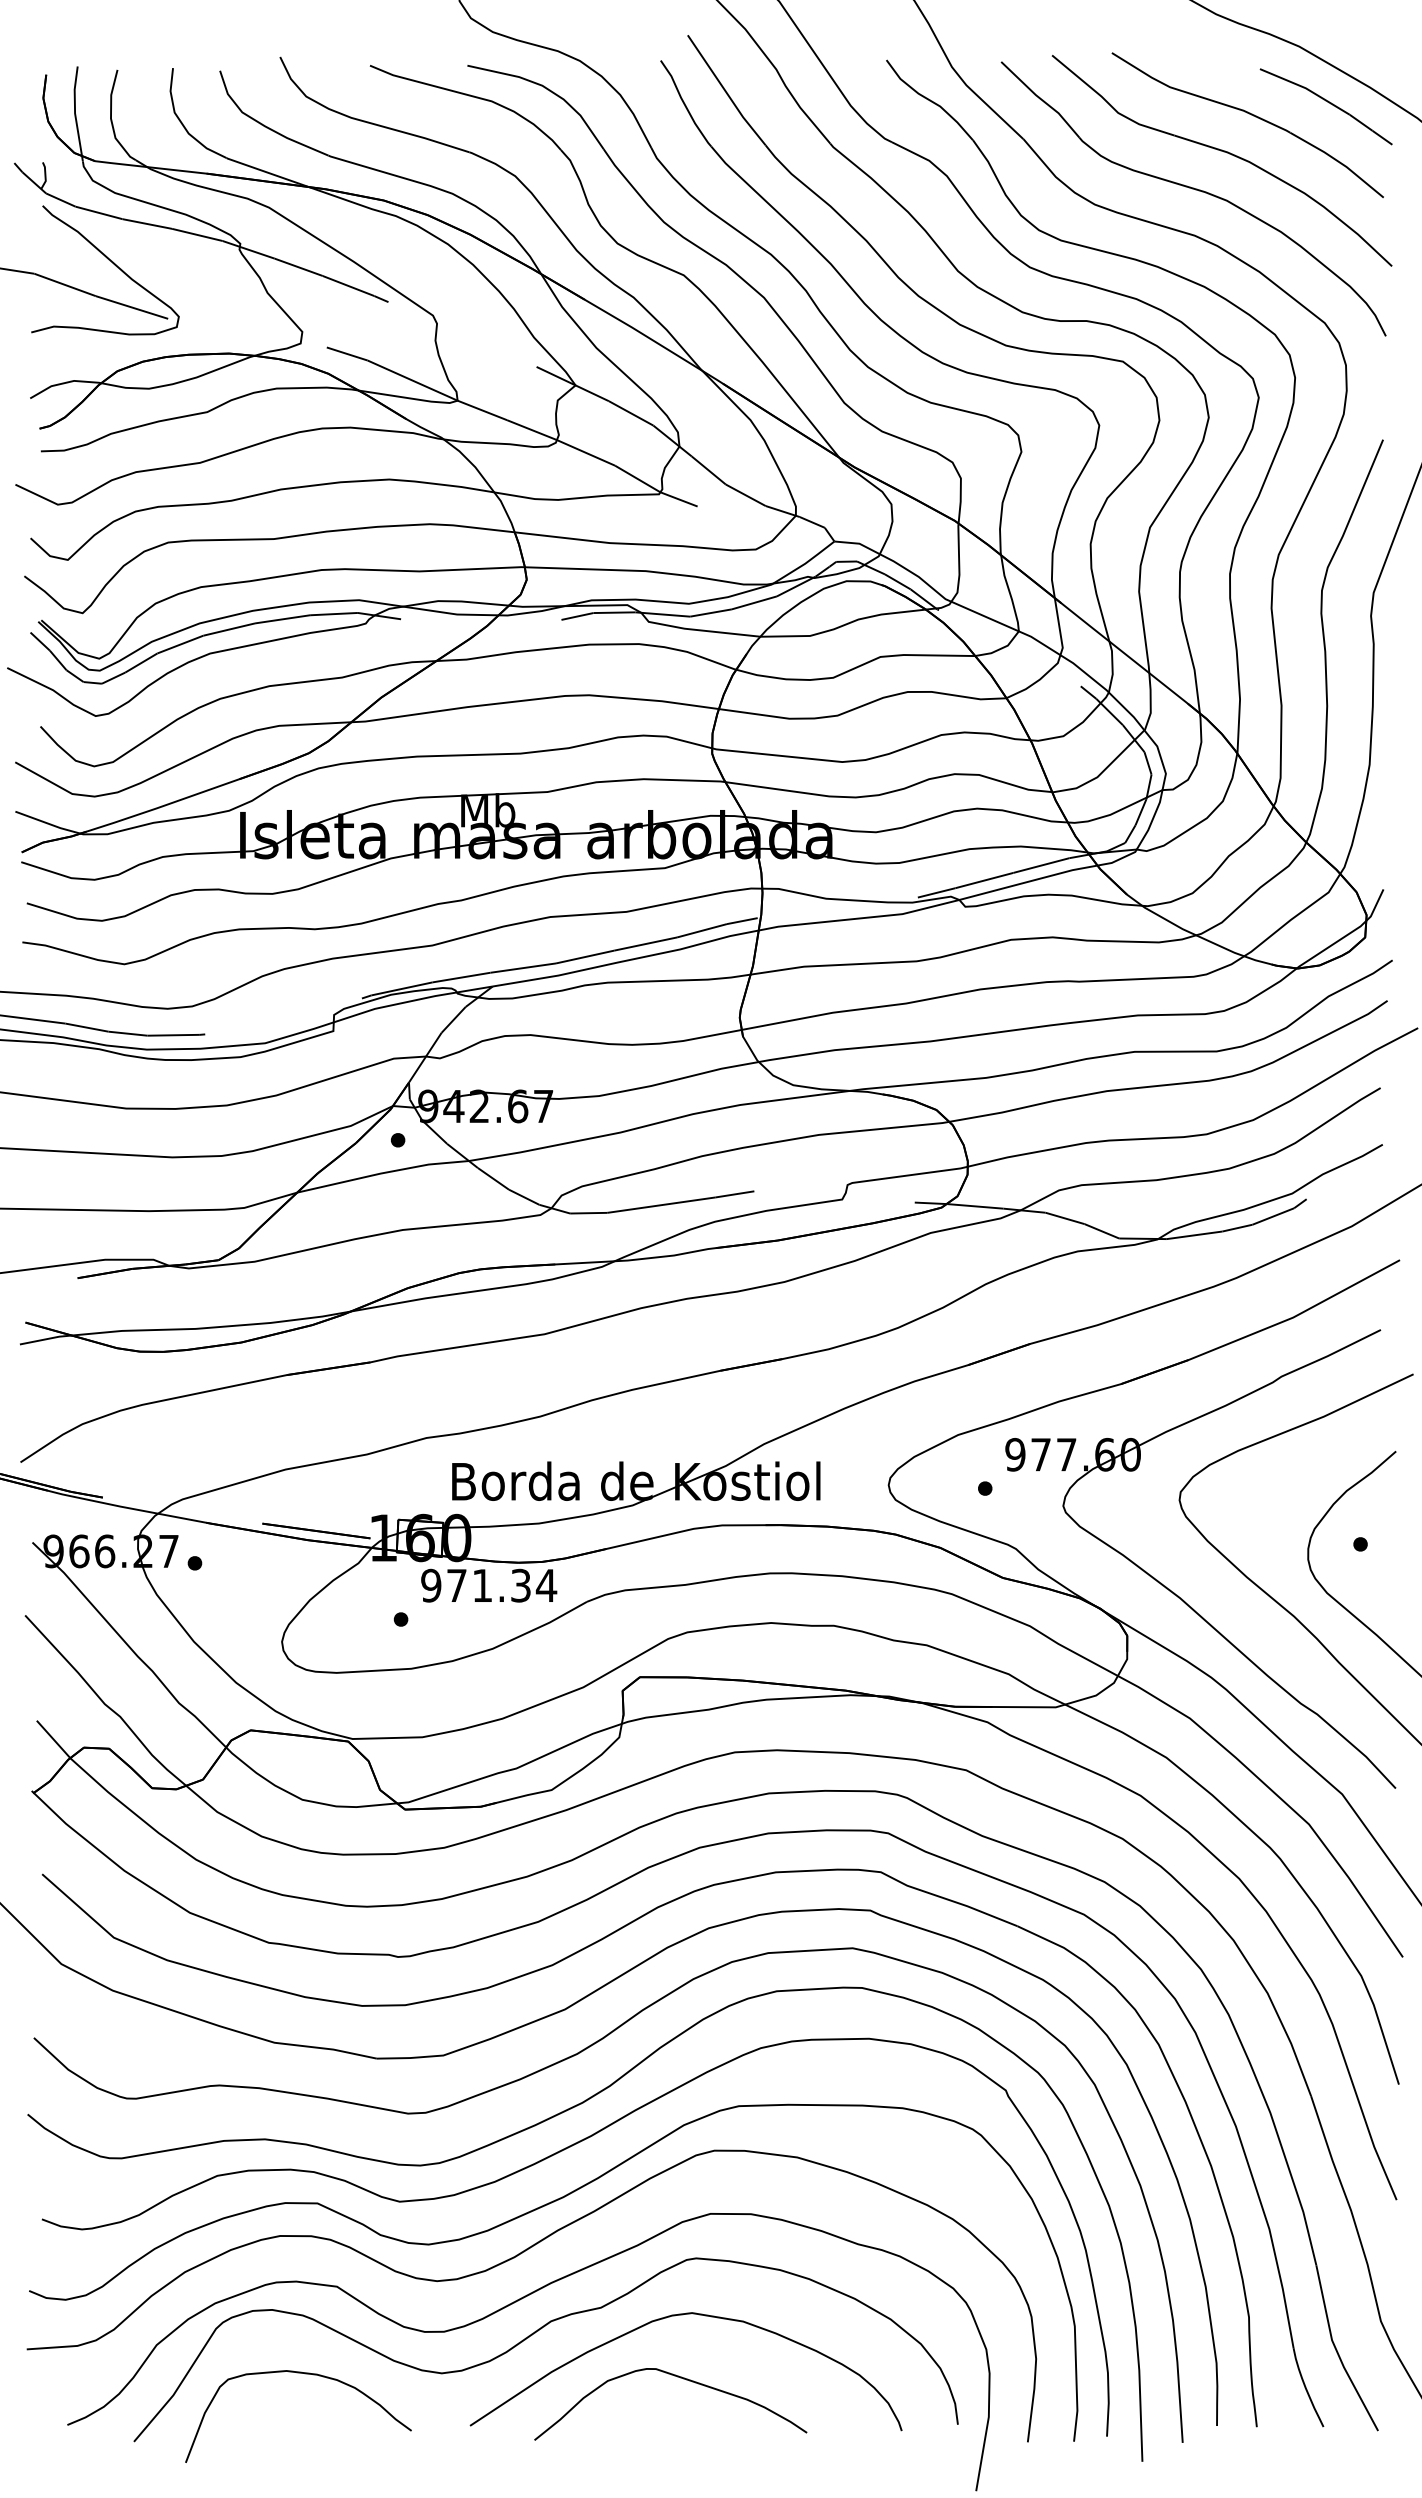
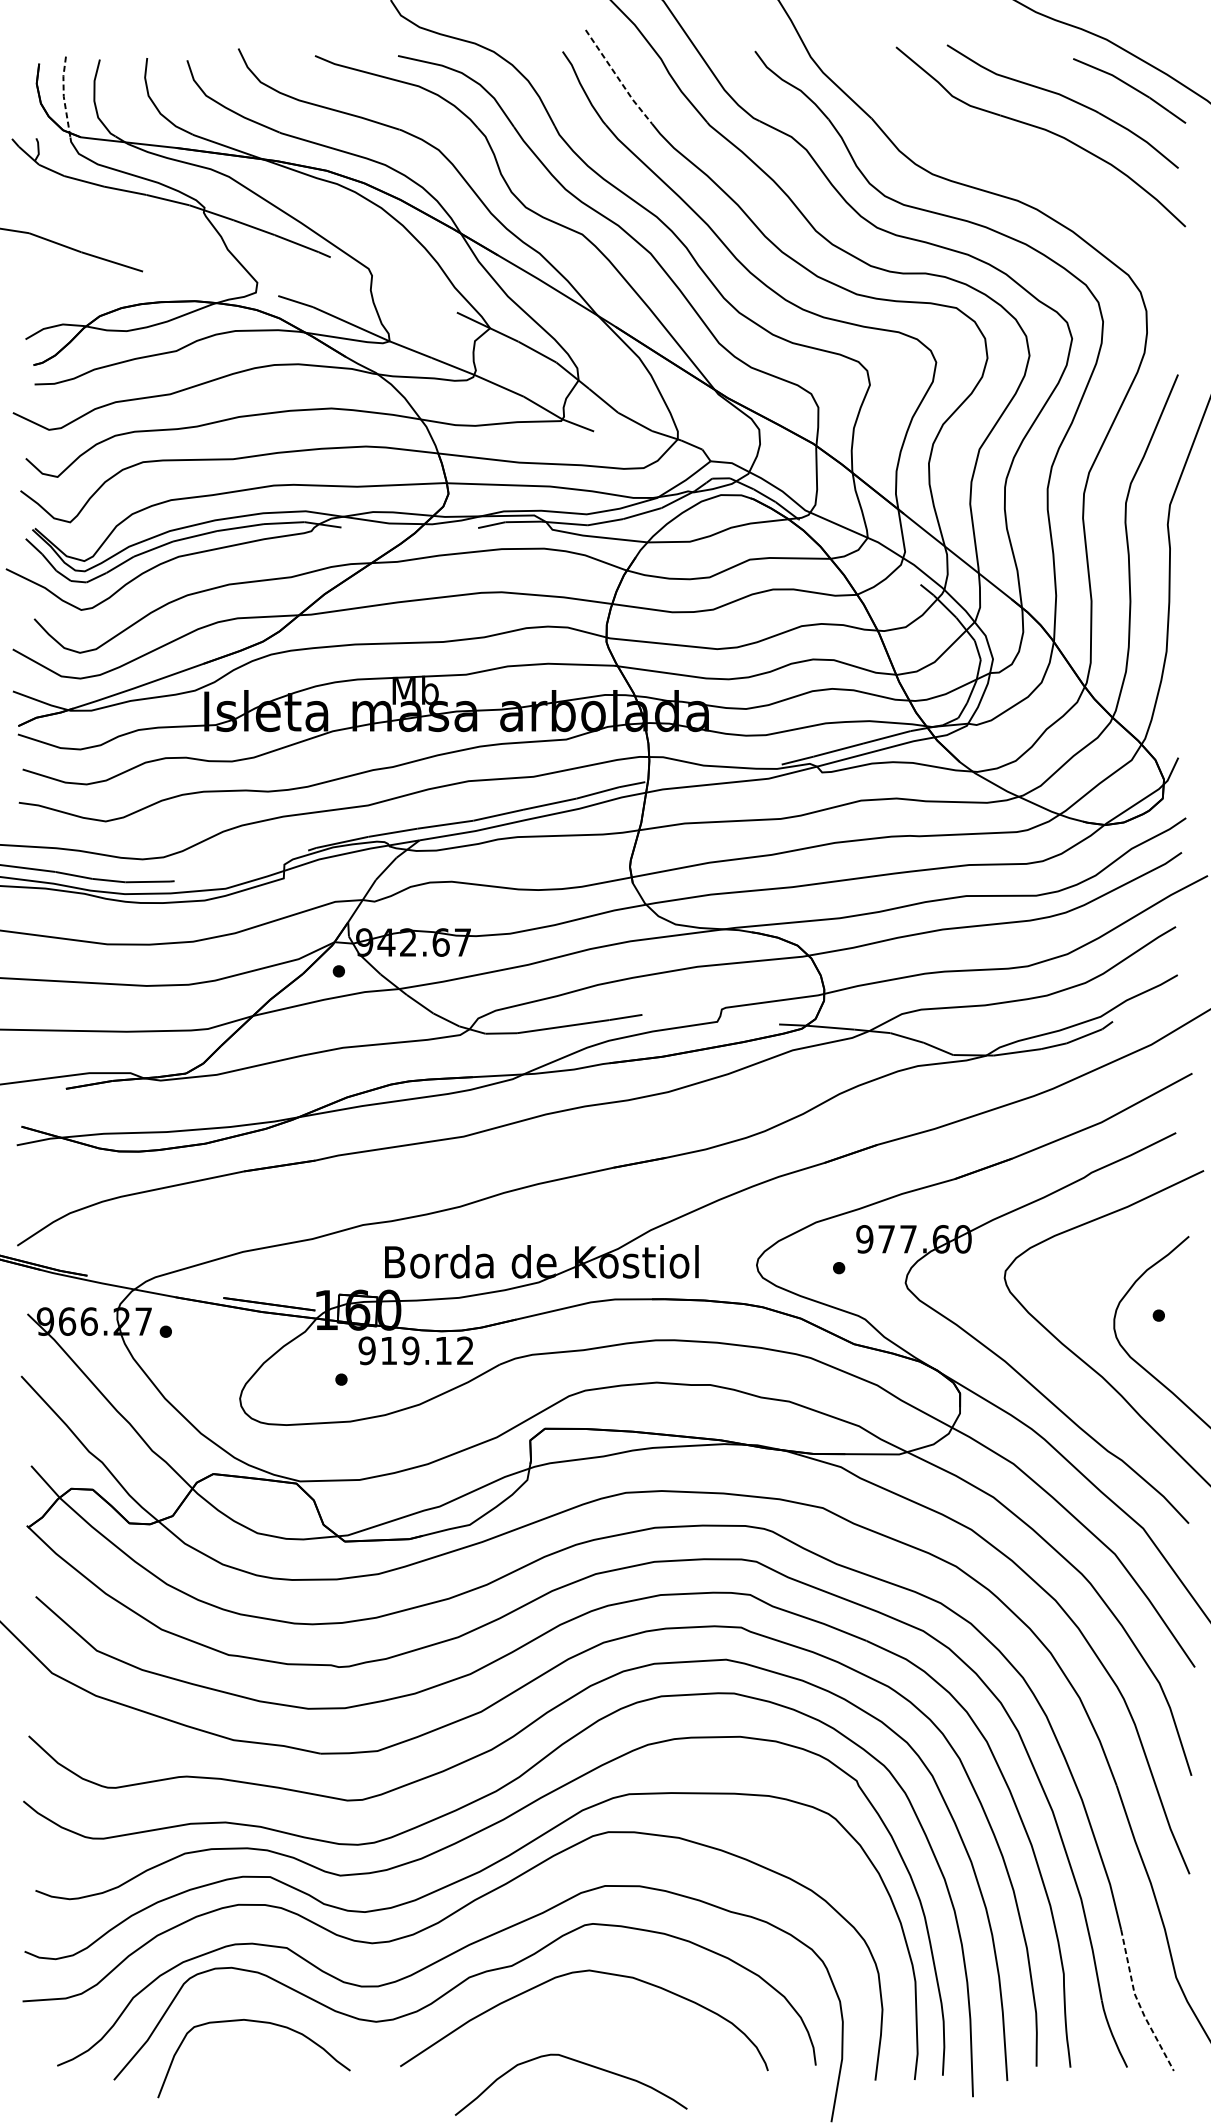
line: (725, 91) -> (617, 77), solid -> dashed
line: (75, 113) -> (64, 96), solid -> dashed
part: (1195, 190) -> (1018, 162), removed
curve: (112, 263) -> (95, 224), removed
text: (502, 1585) -> (427, 1350), 971.34 -> 919.12
line: (1337, 2352) -> (1139, 2004), solid -> dashed
curve: (680, 2378) -> (579, 2062), moved

